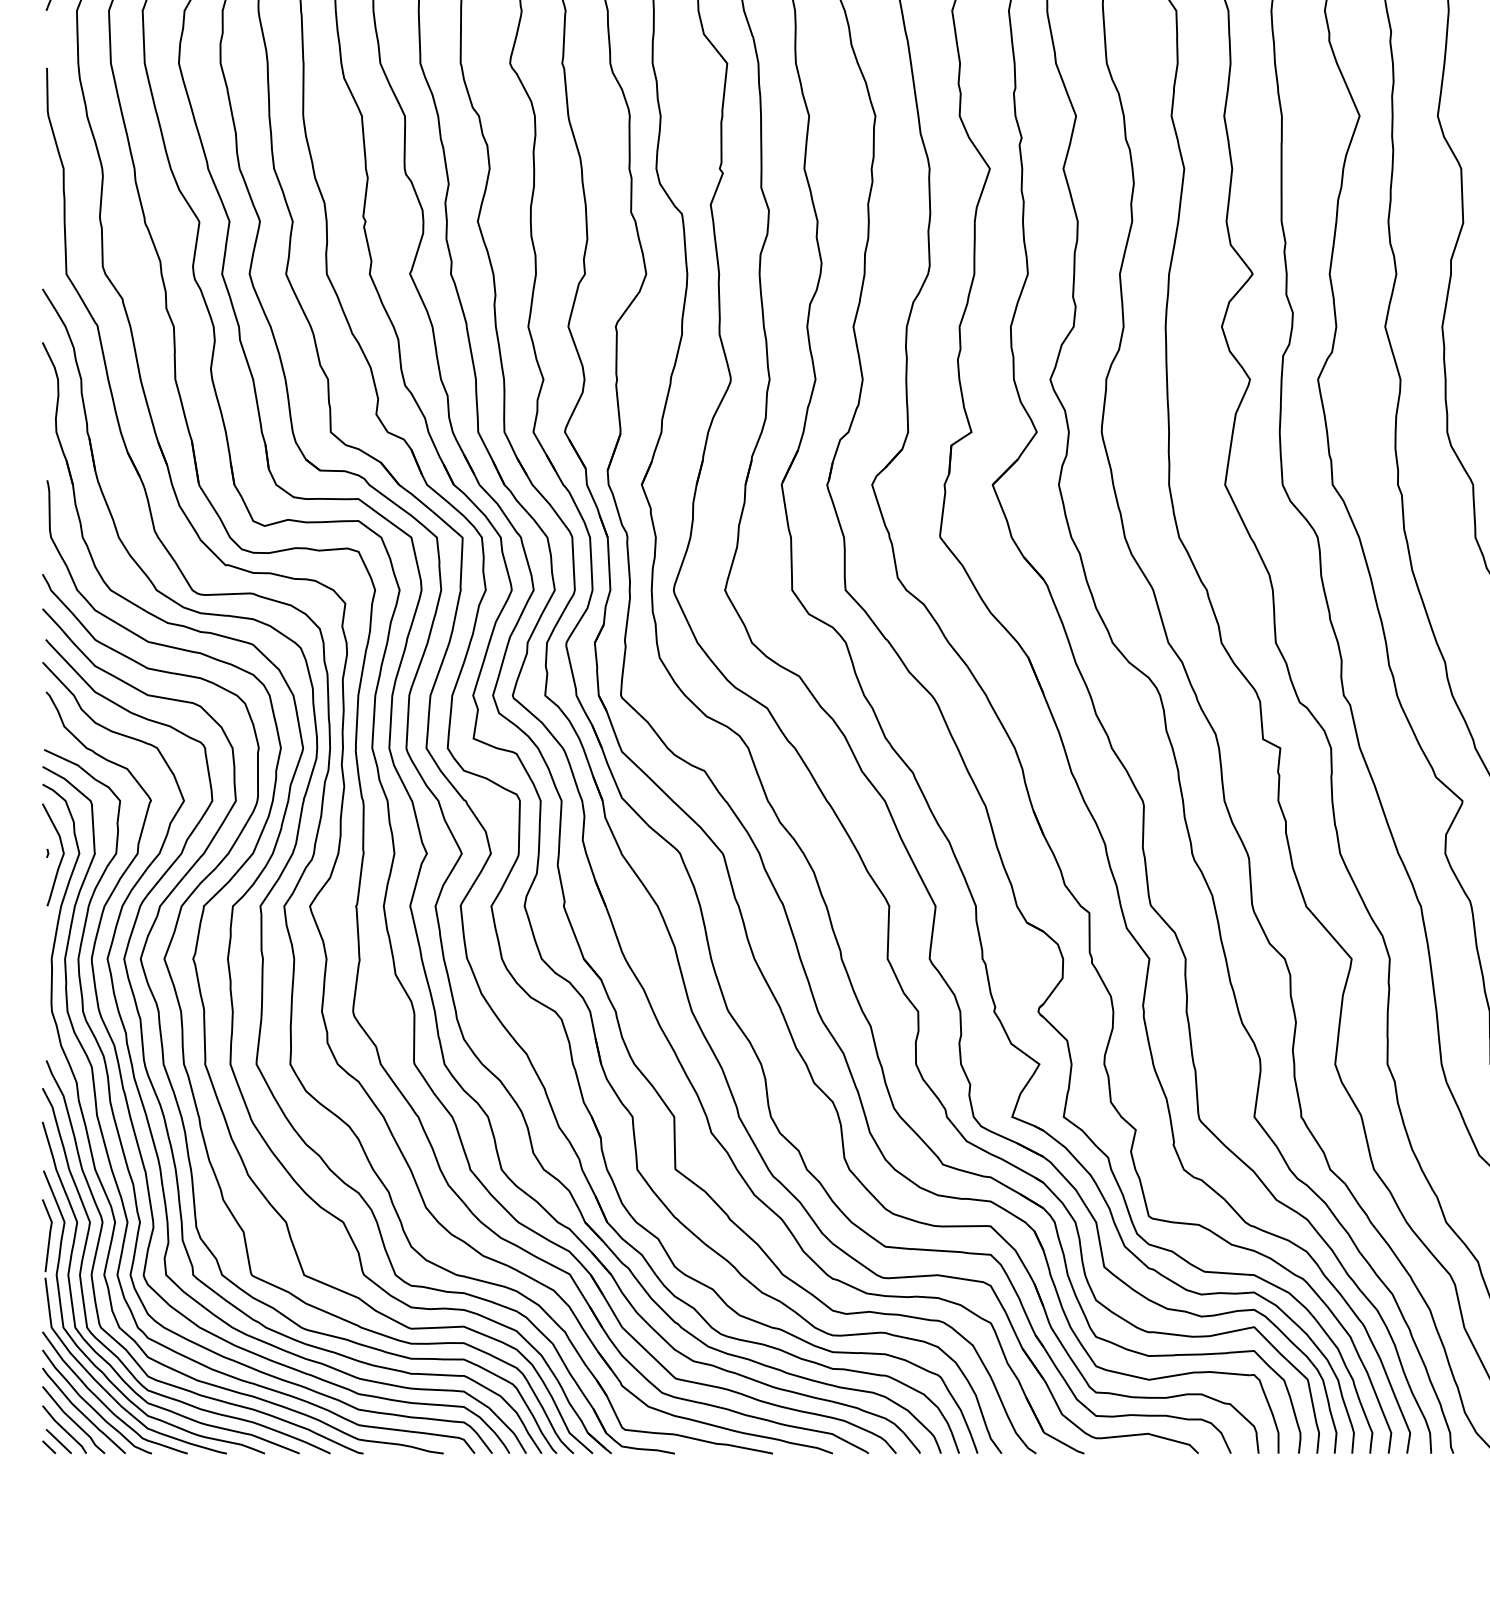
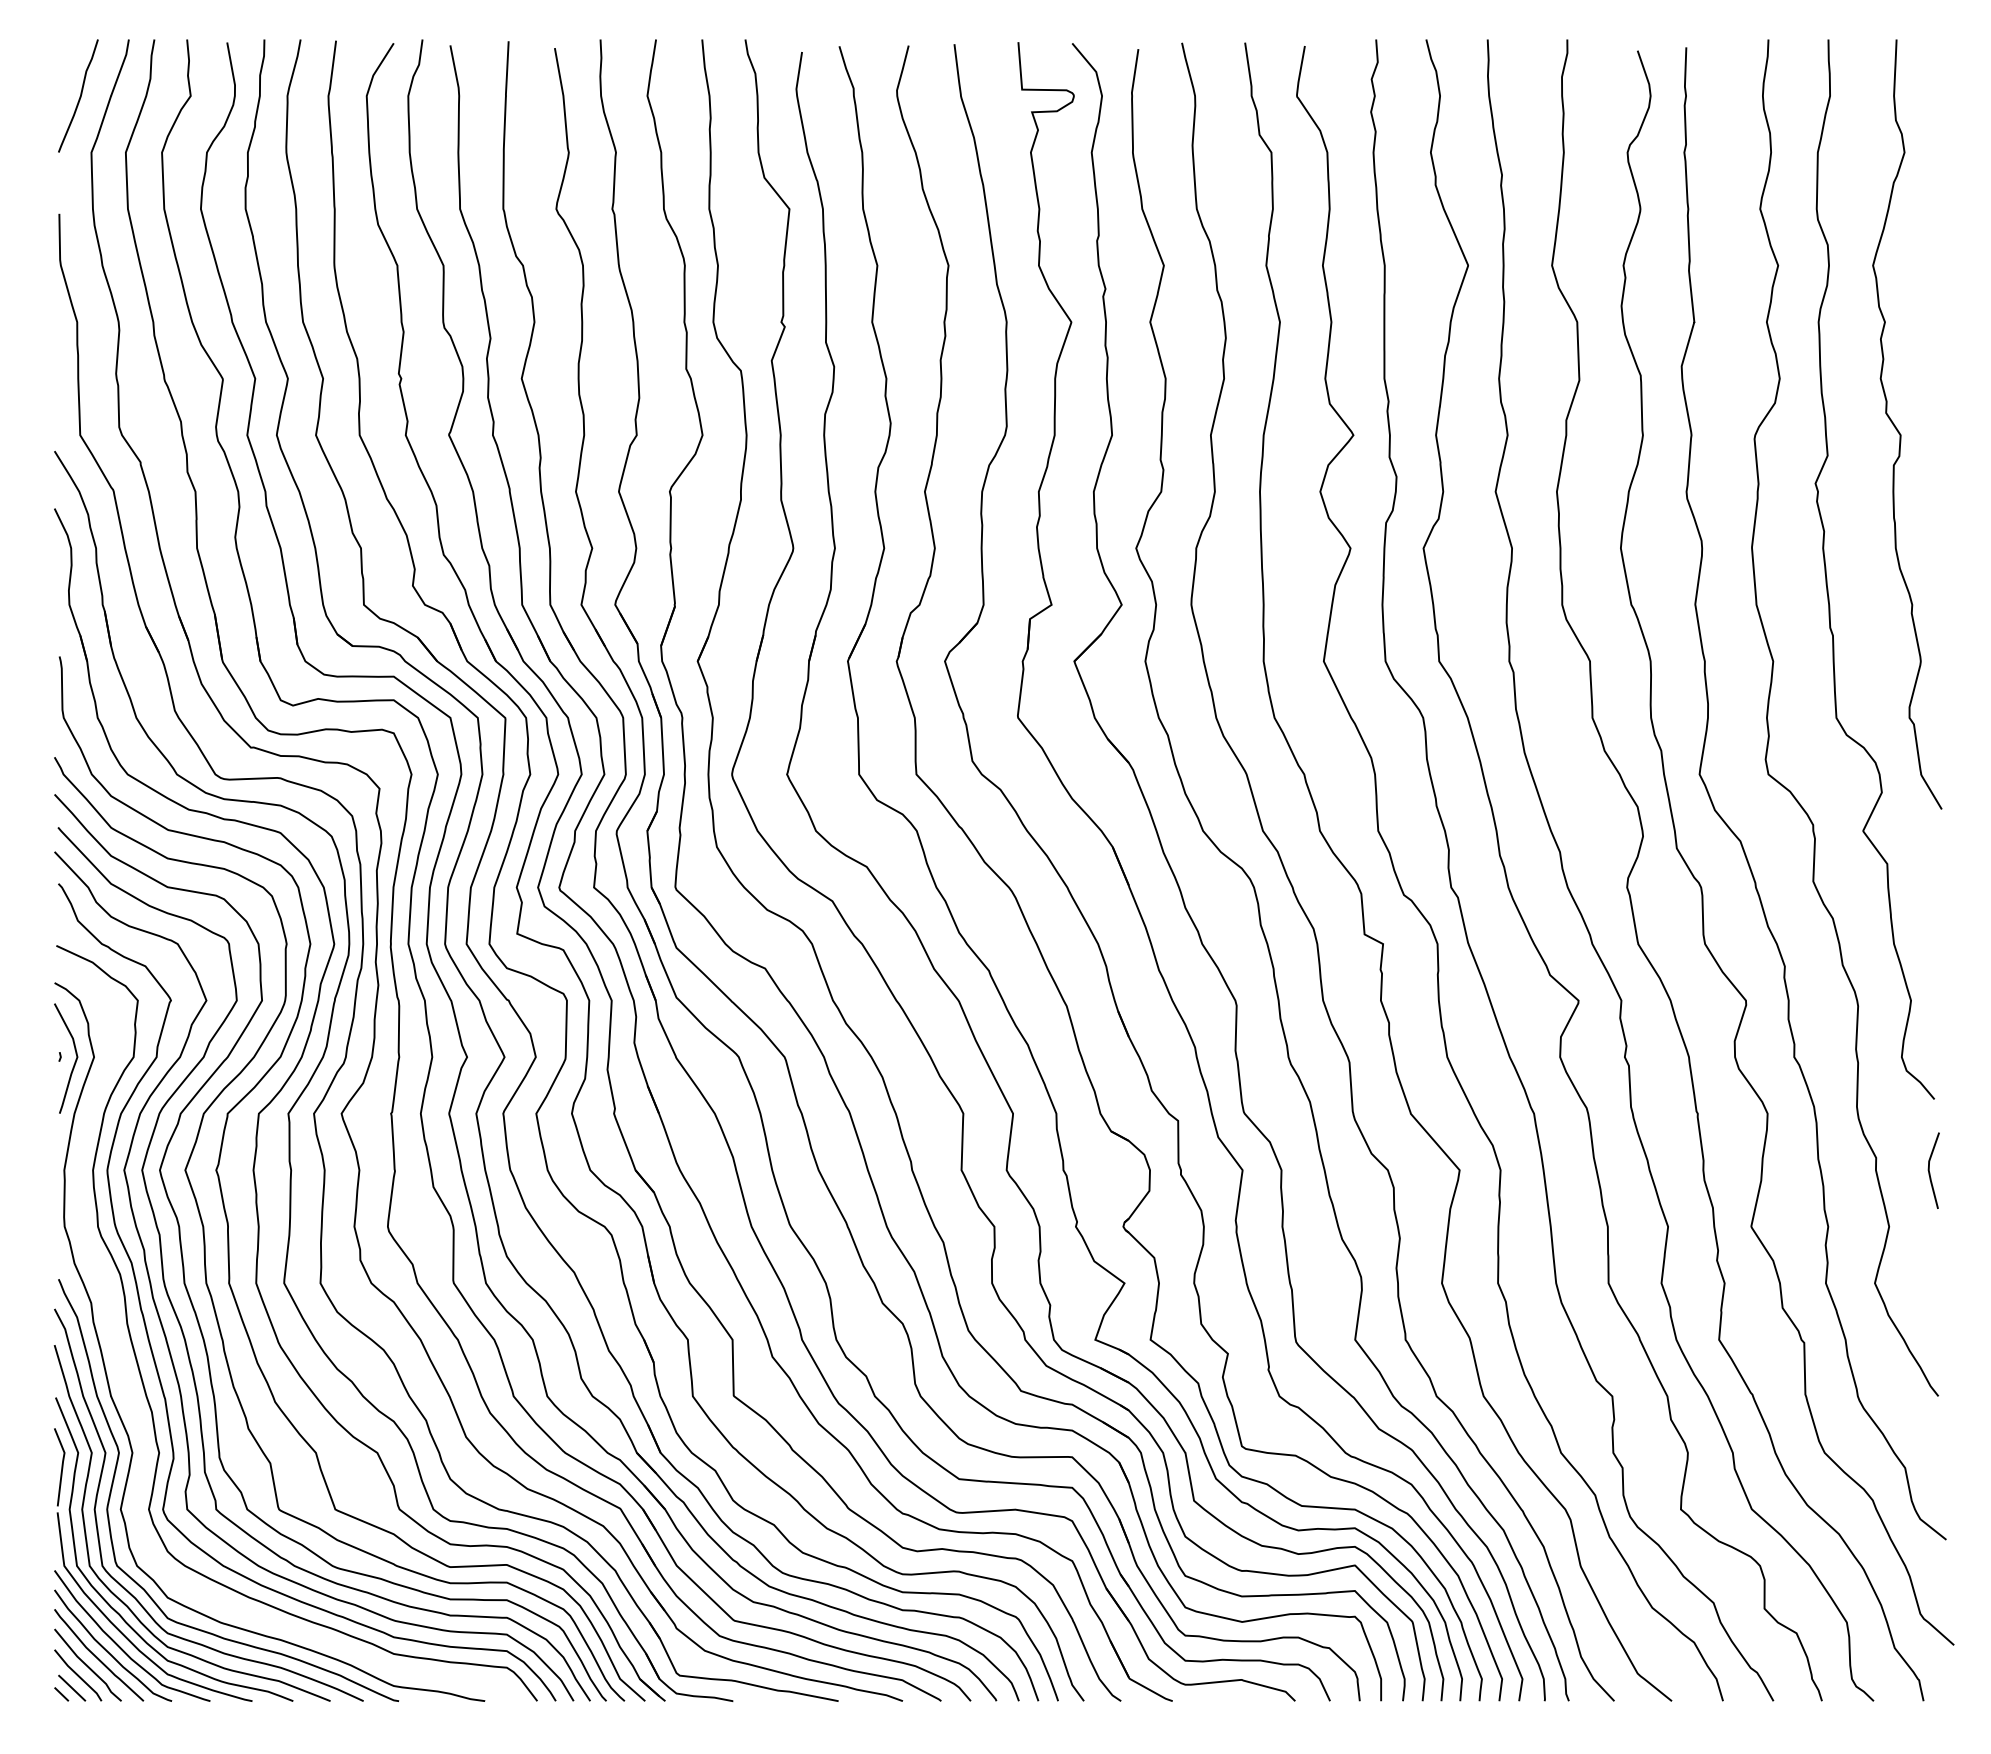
curve: (108, 1153) -> (125, 1379), removed

